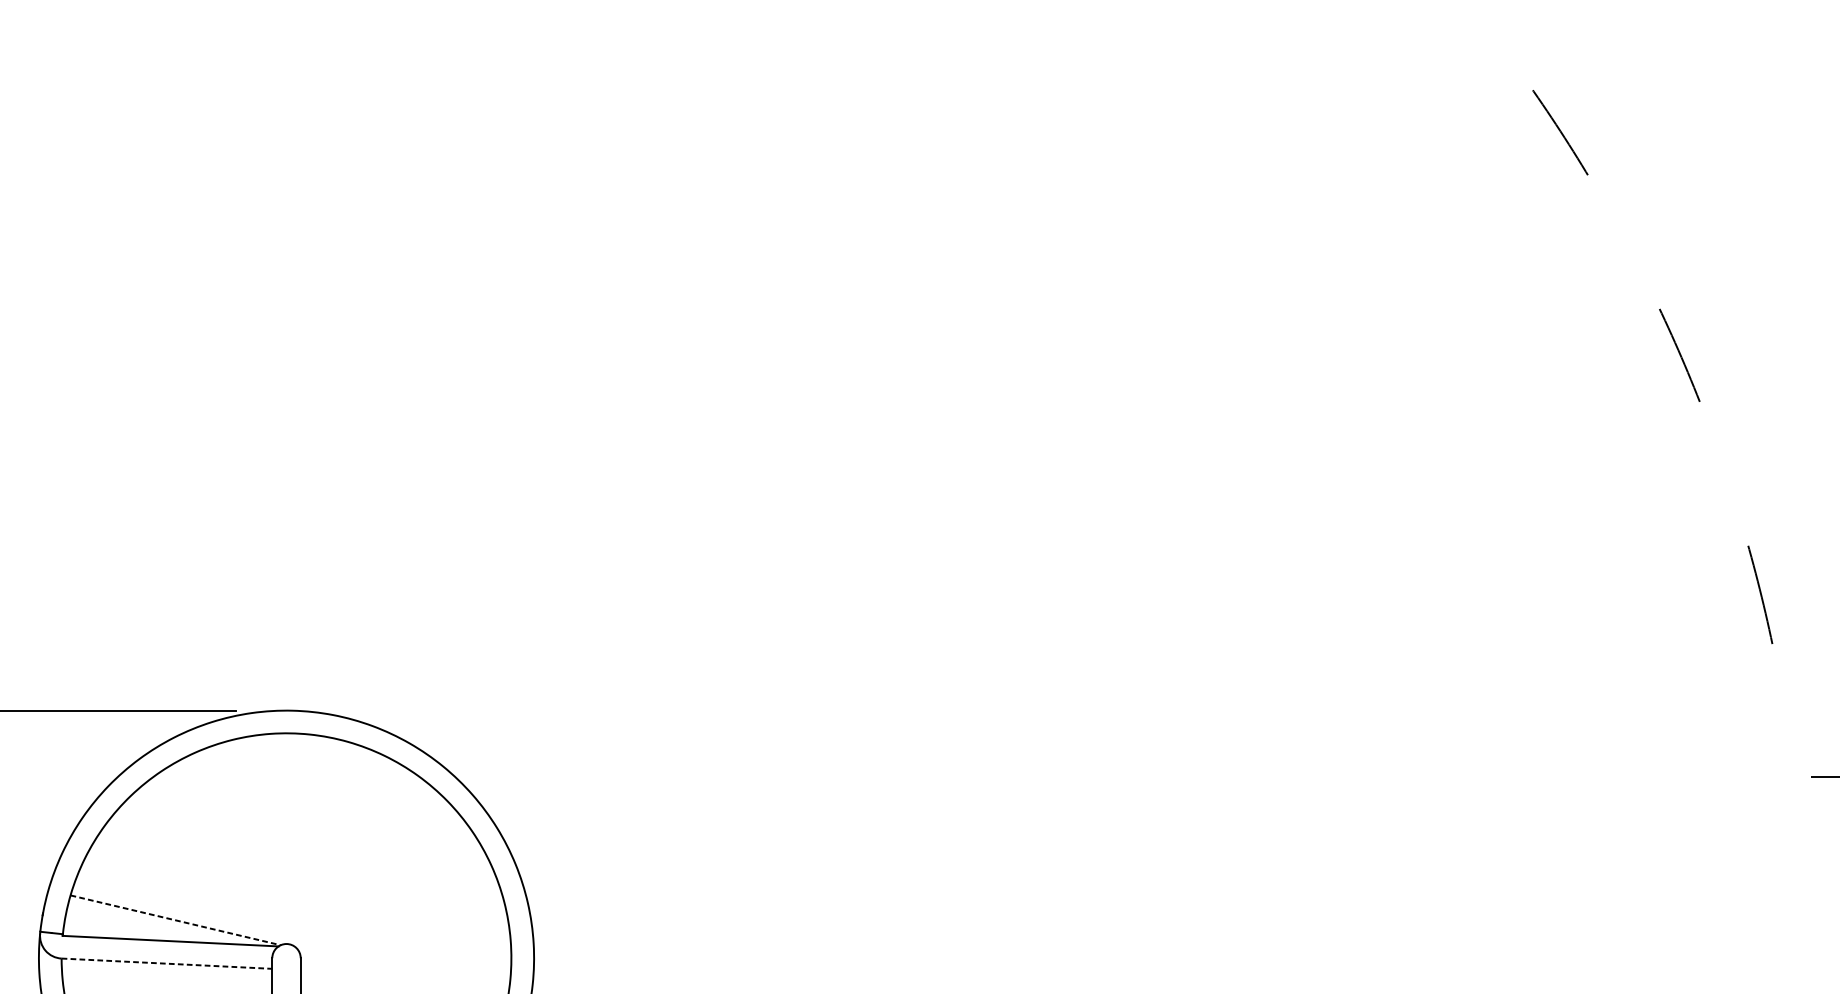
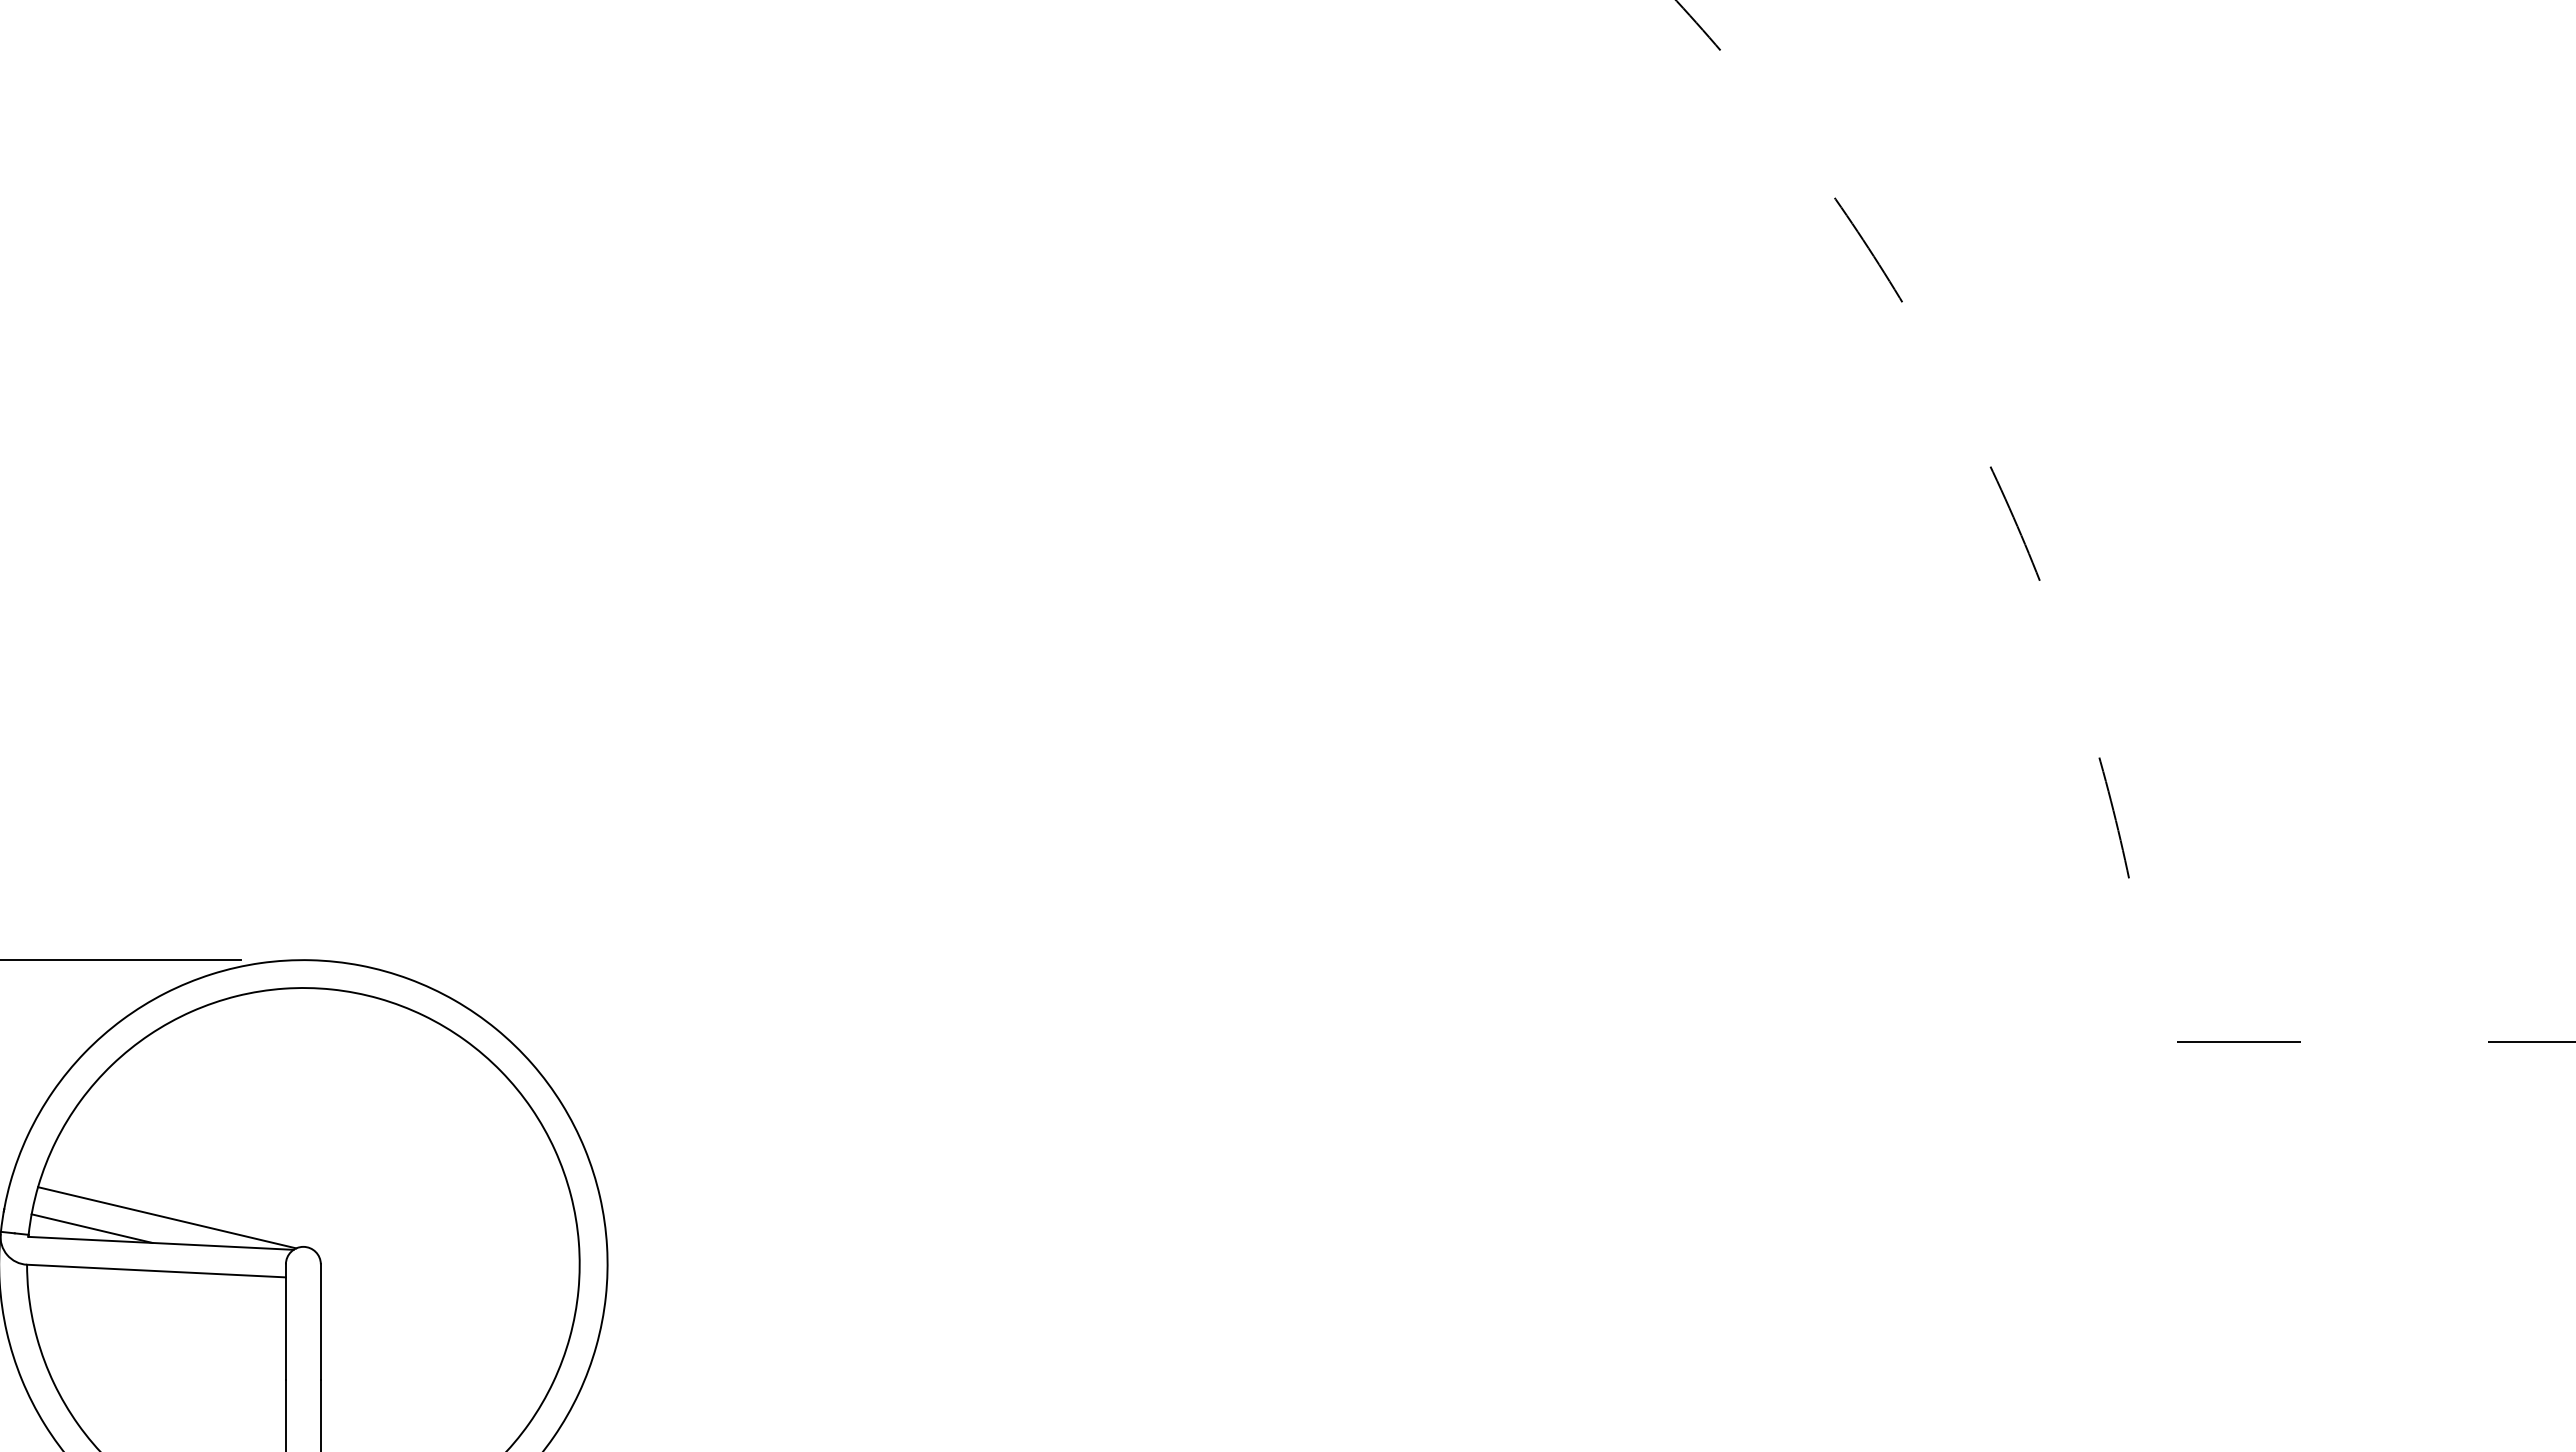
line: (175, 920) -> (167, 1217), dashed -> solid
line: (114, 929) -> (91, 1228), added
line: (166, 964) -> (156, 1271), dashed -> solid

